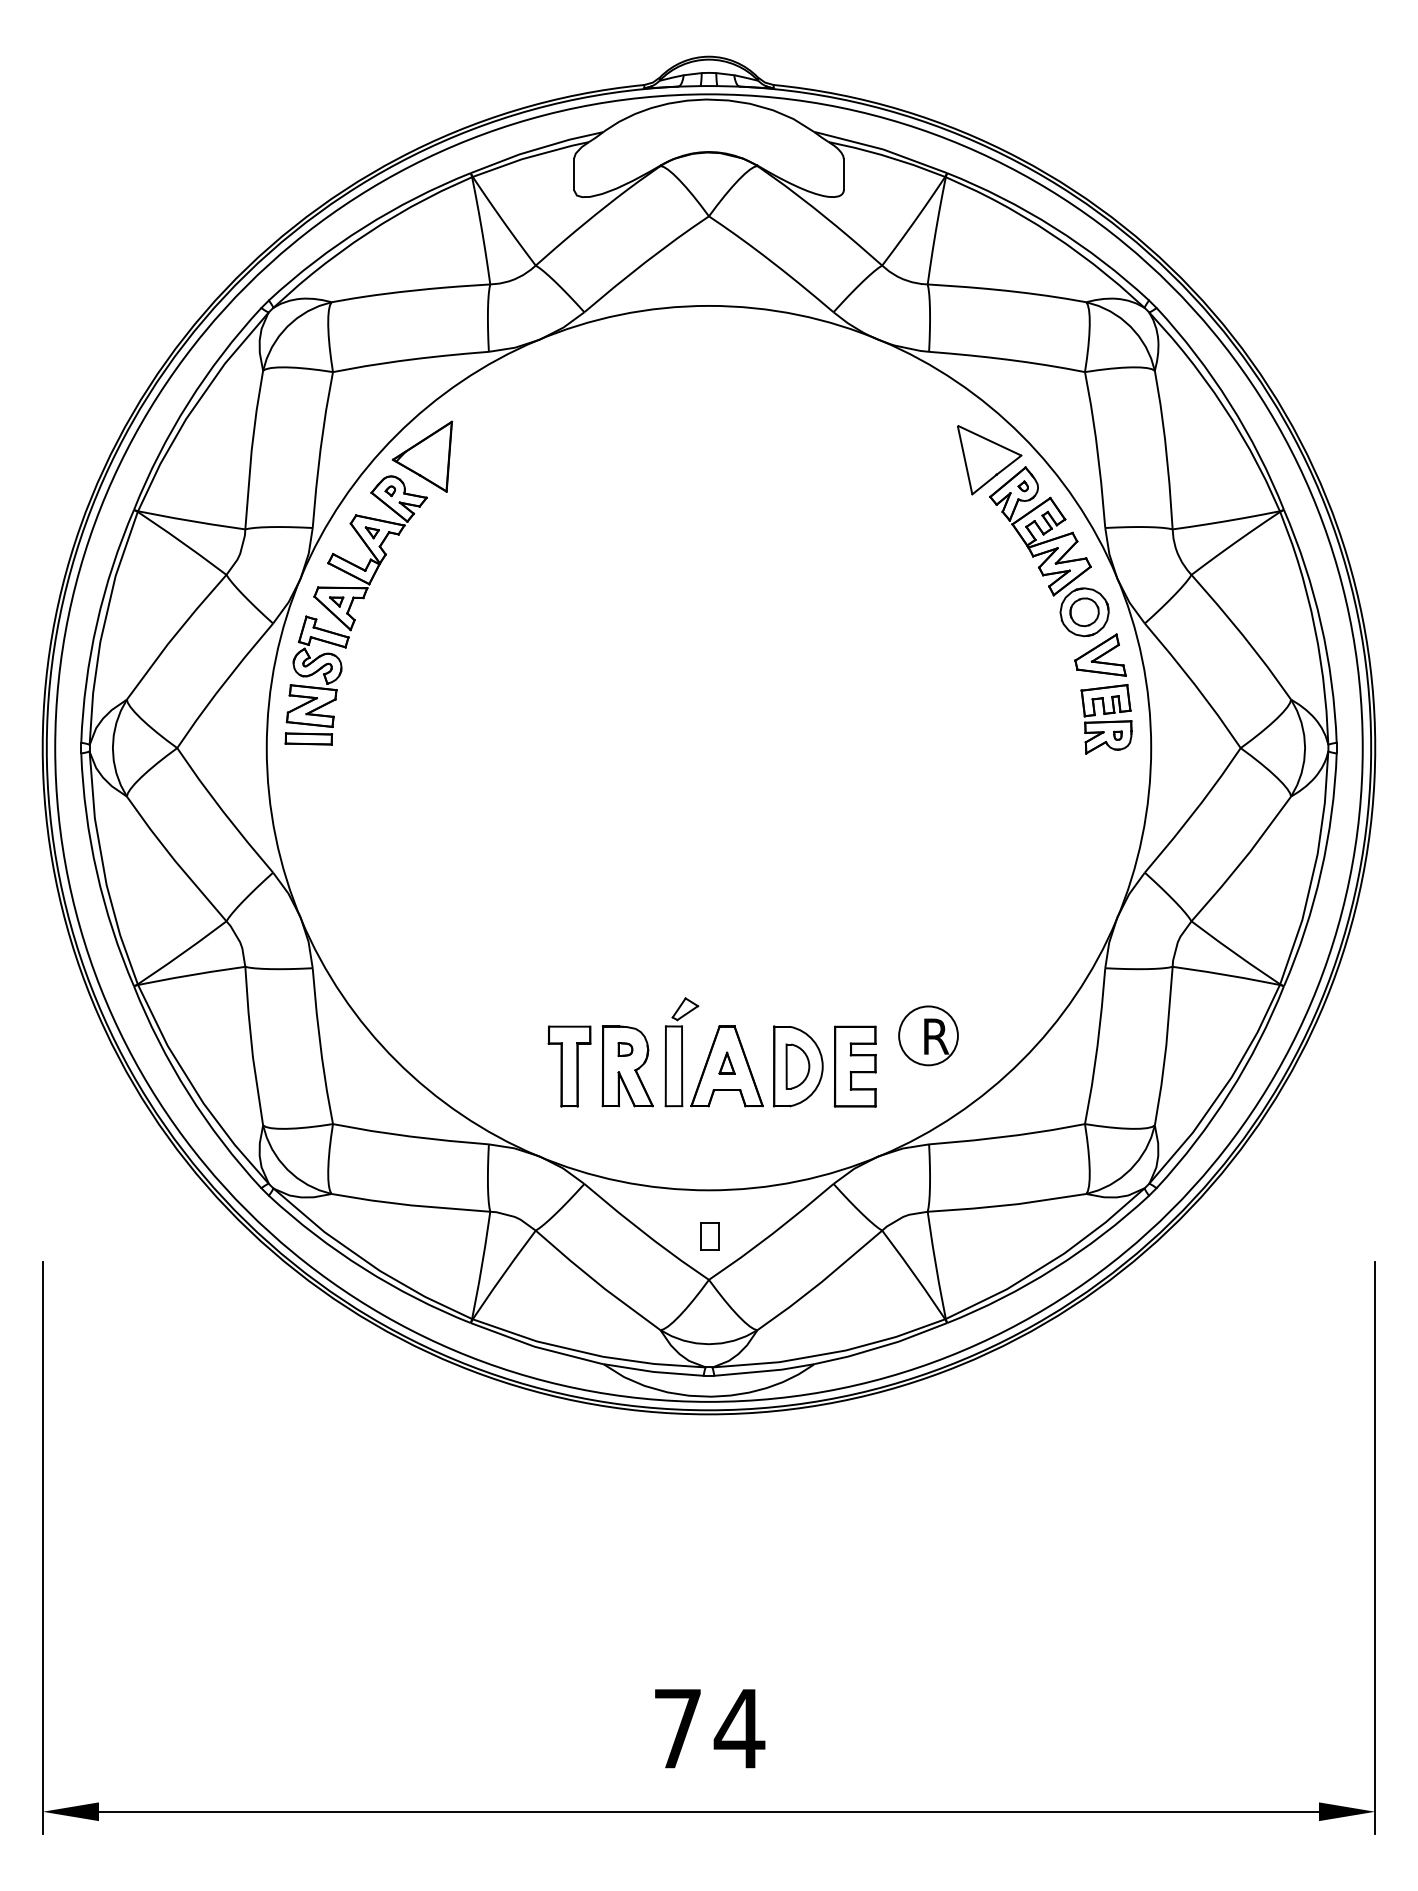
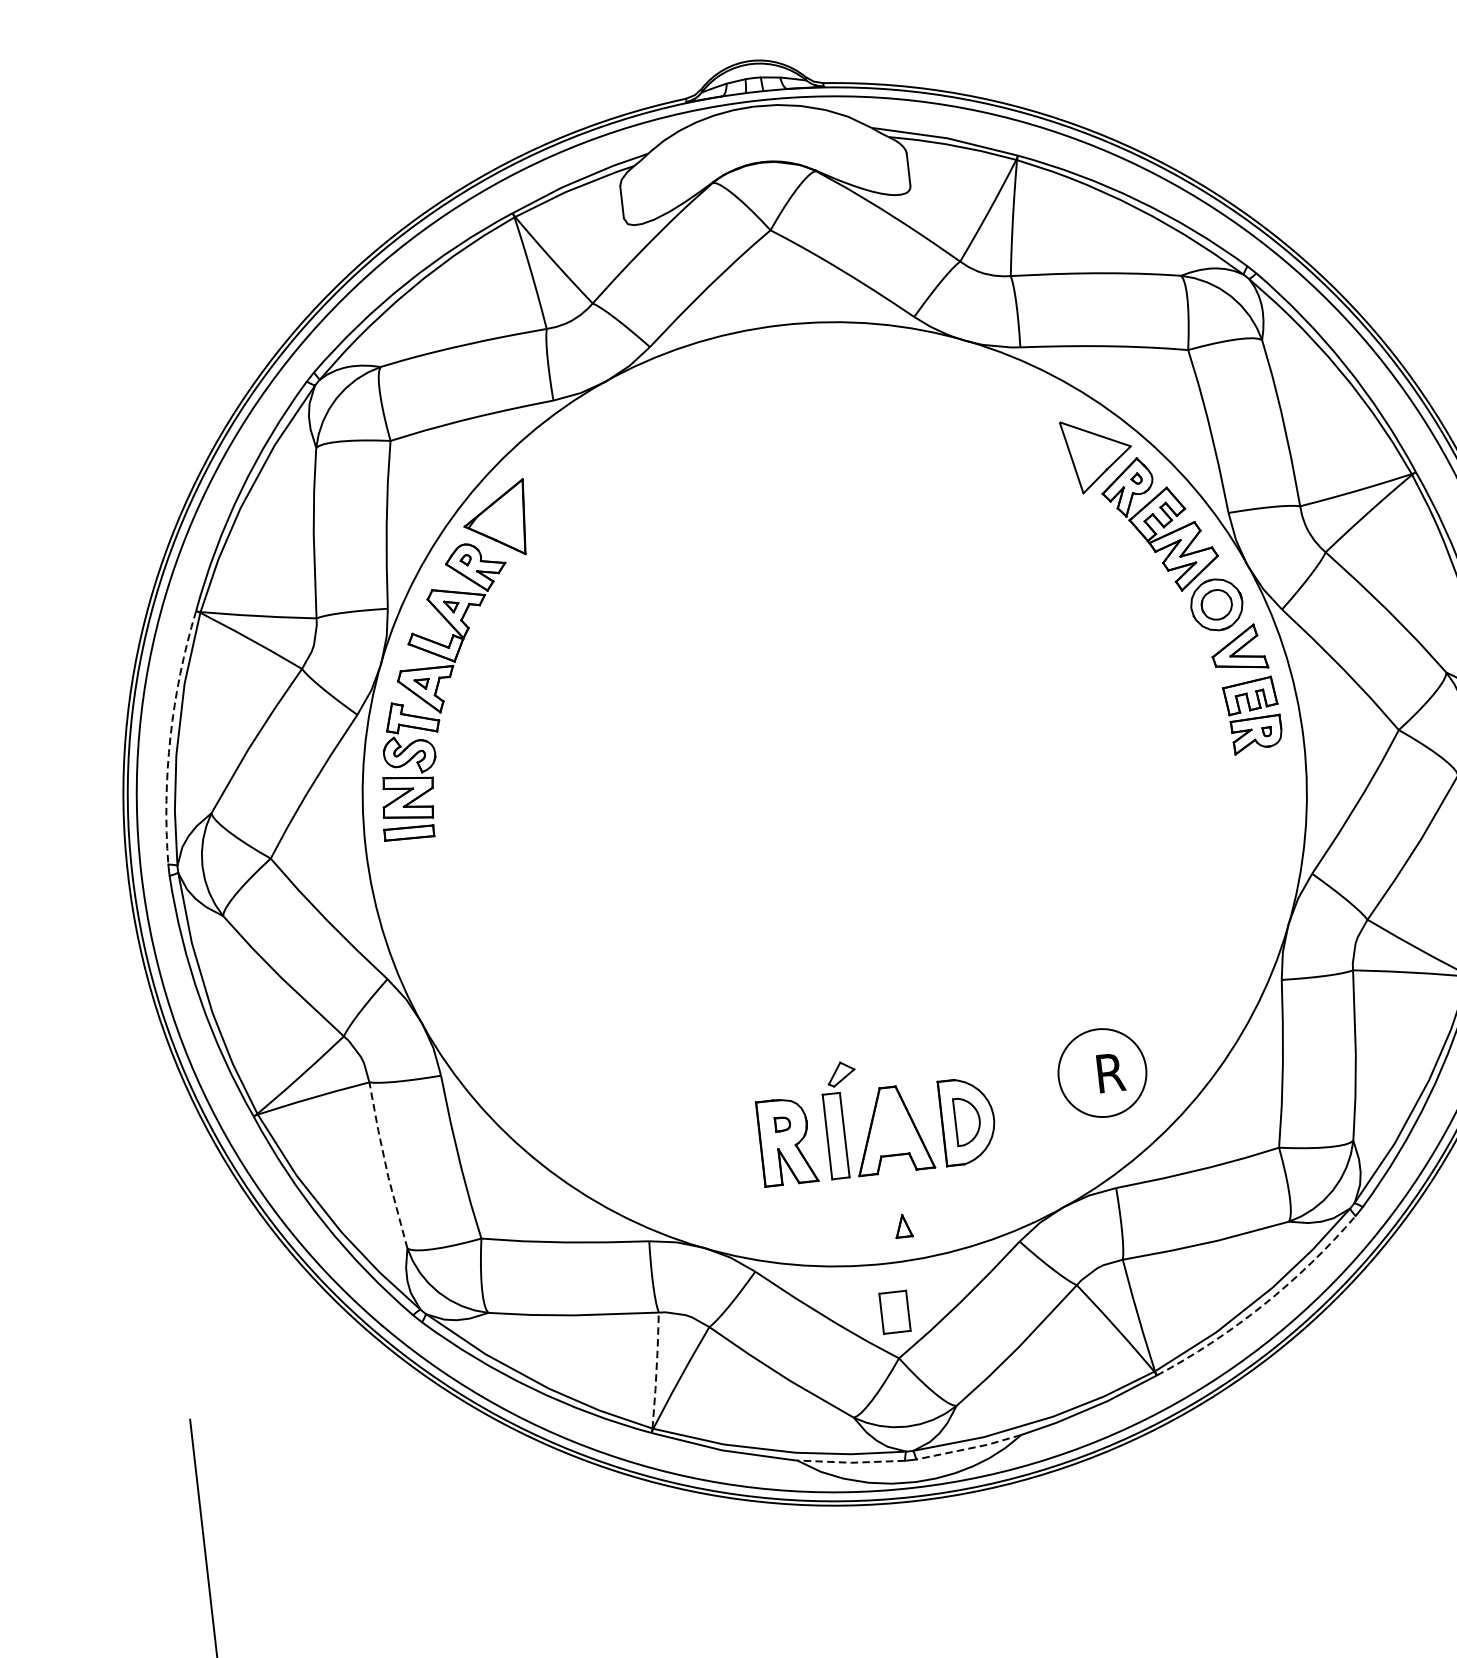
arc: (96, 623) -> (170, 736), solid -> dashed
circle: (928, 1035) -> (1102, 1072), size x1.4
line: (251, 1045) -> (385, 1165), solid -> dashed
part: (726, 1062) -> (902, 1225), moved
part: (569, 1066) -> (725, 1148), removed
part: (854, 1066) -> (1027, 1114), removed
part: (709, 1236) -> (894, 1312), size x1.4
line: (481, 1265) -> (656, 1370), solid -> dashed
arc: (1054, 1268) -> (1264, 1304), solid -> dashed
line: (653, 1371) -> (851, 1462), solid -> dashed
line: (764, 1371) -> (969, 1448), solid -> dashed

